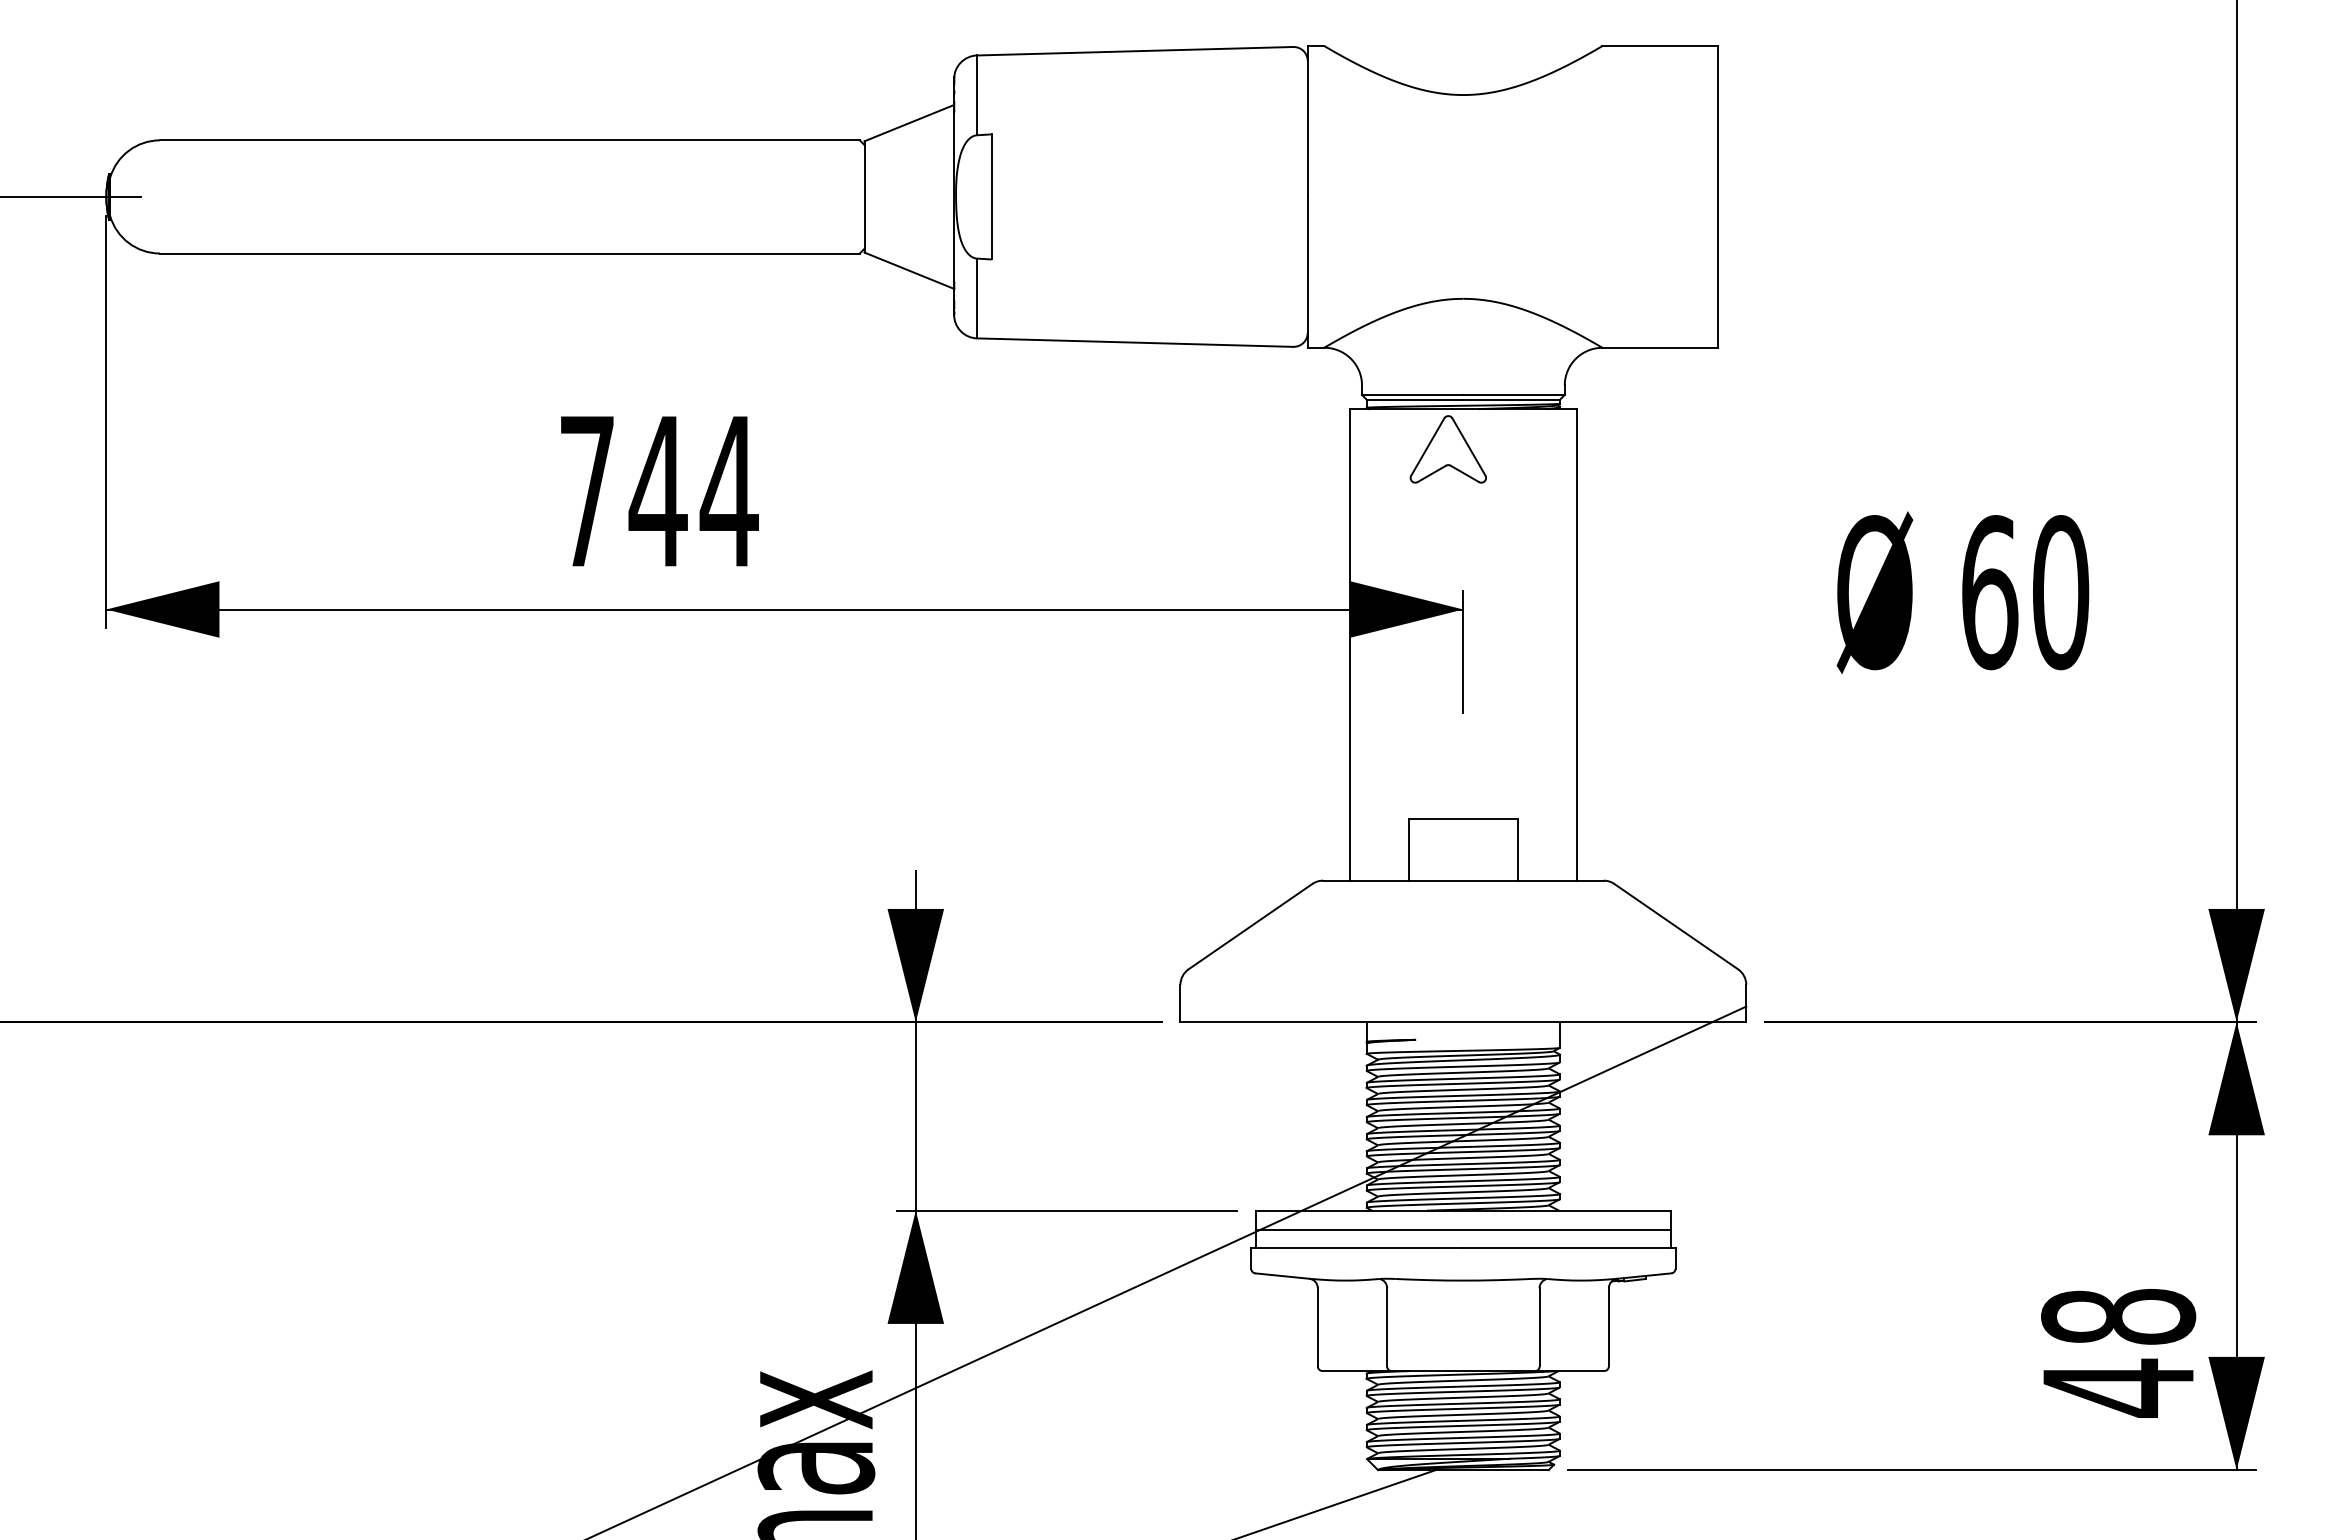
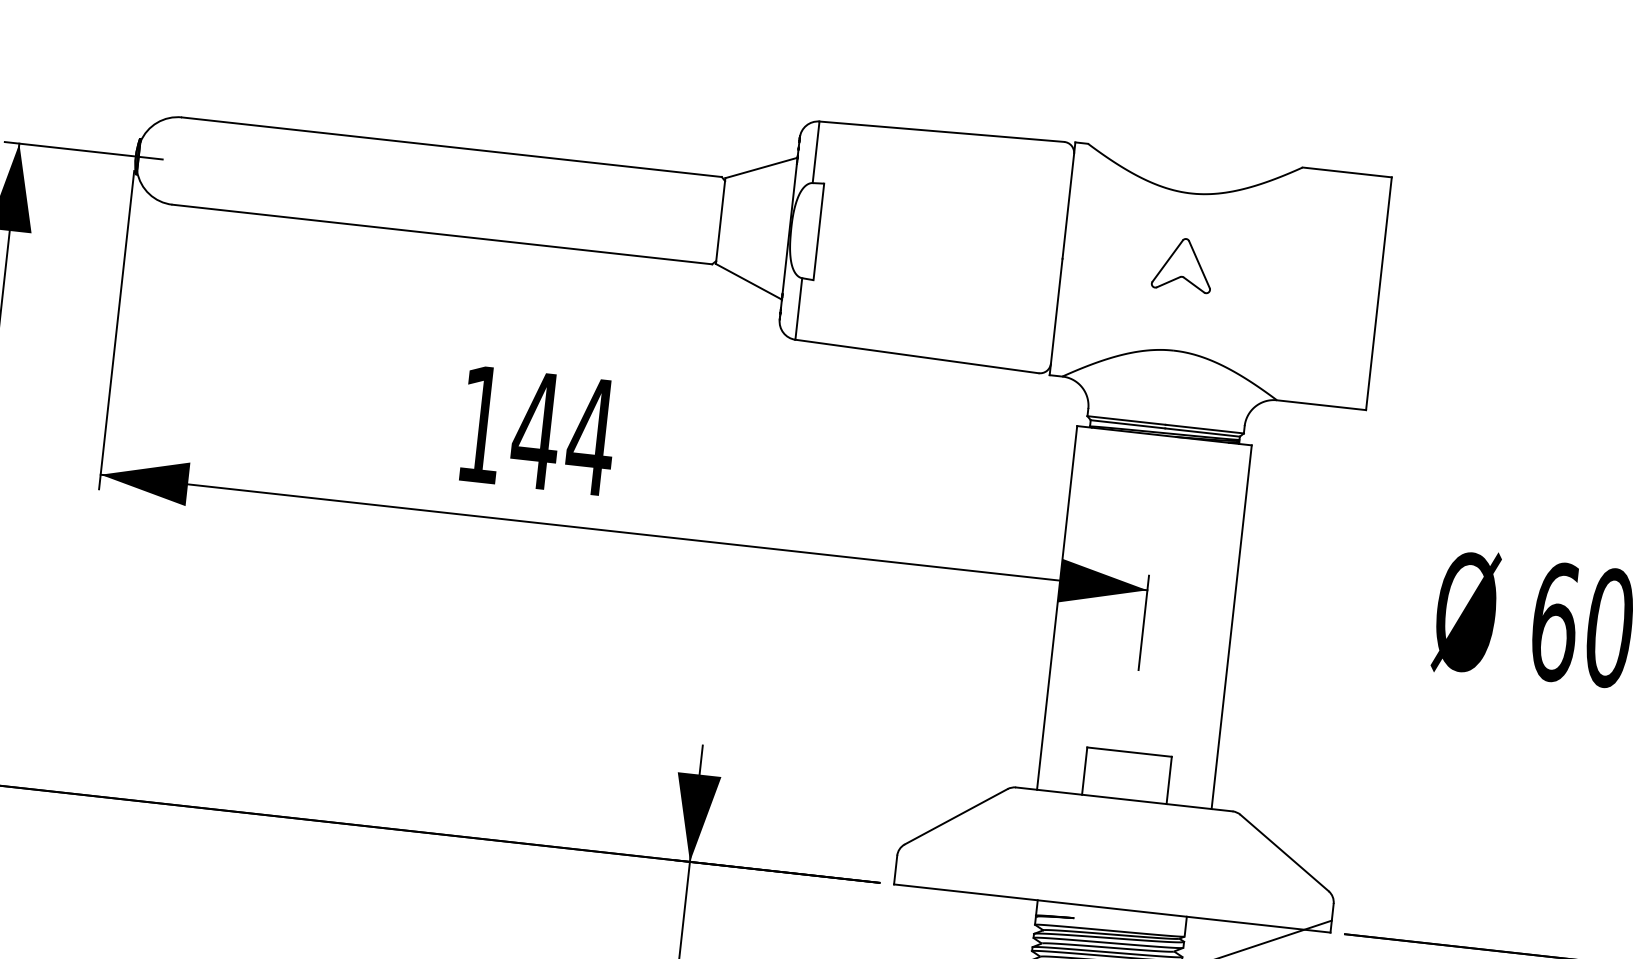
part: (1447, 449) -> (1182, 264), moved
text: (587, 491) -> (481, 424), 744 -> 144

